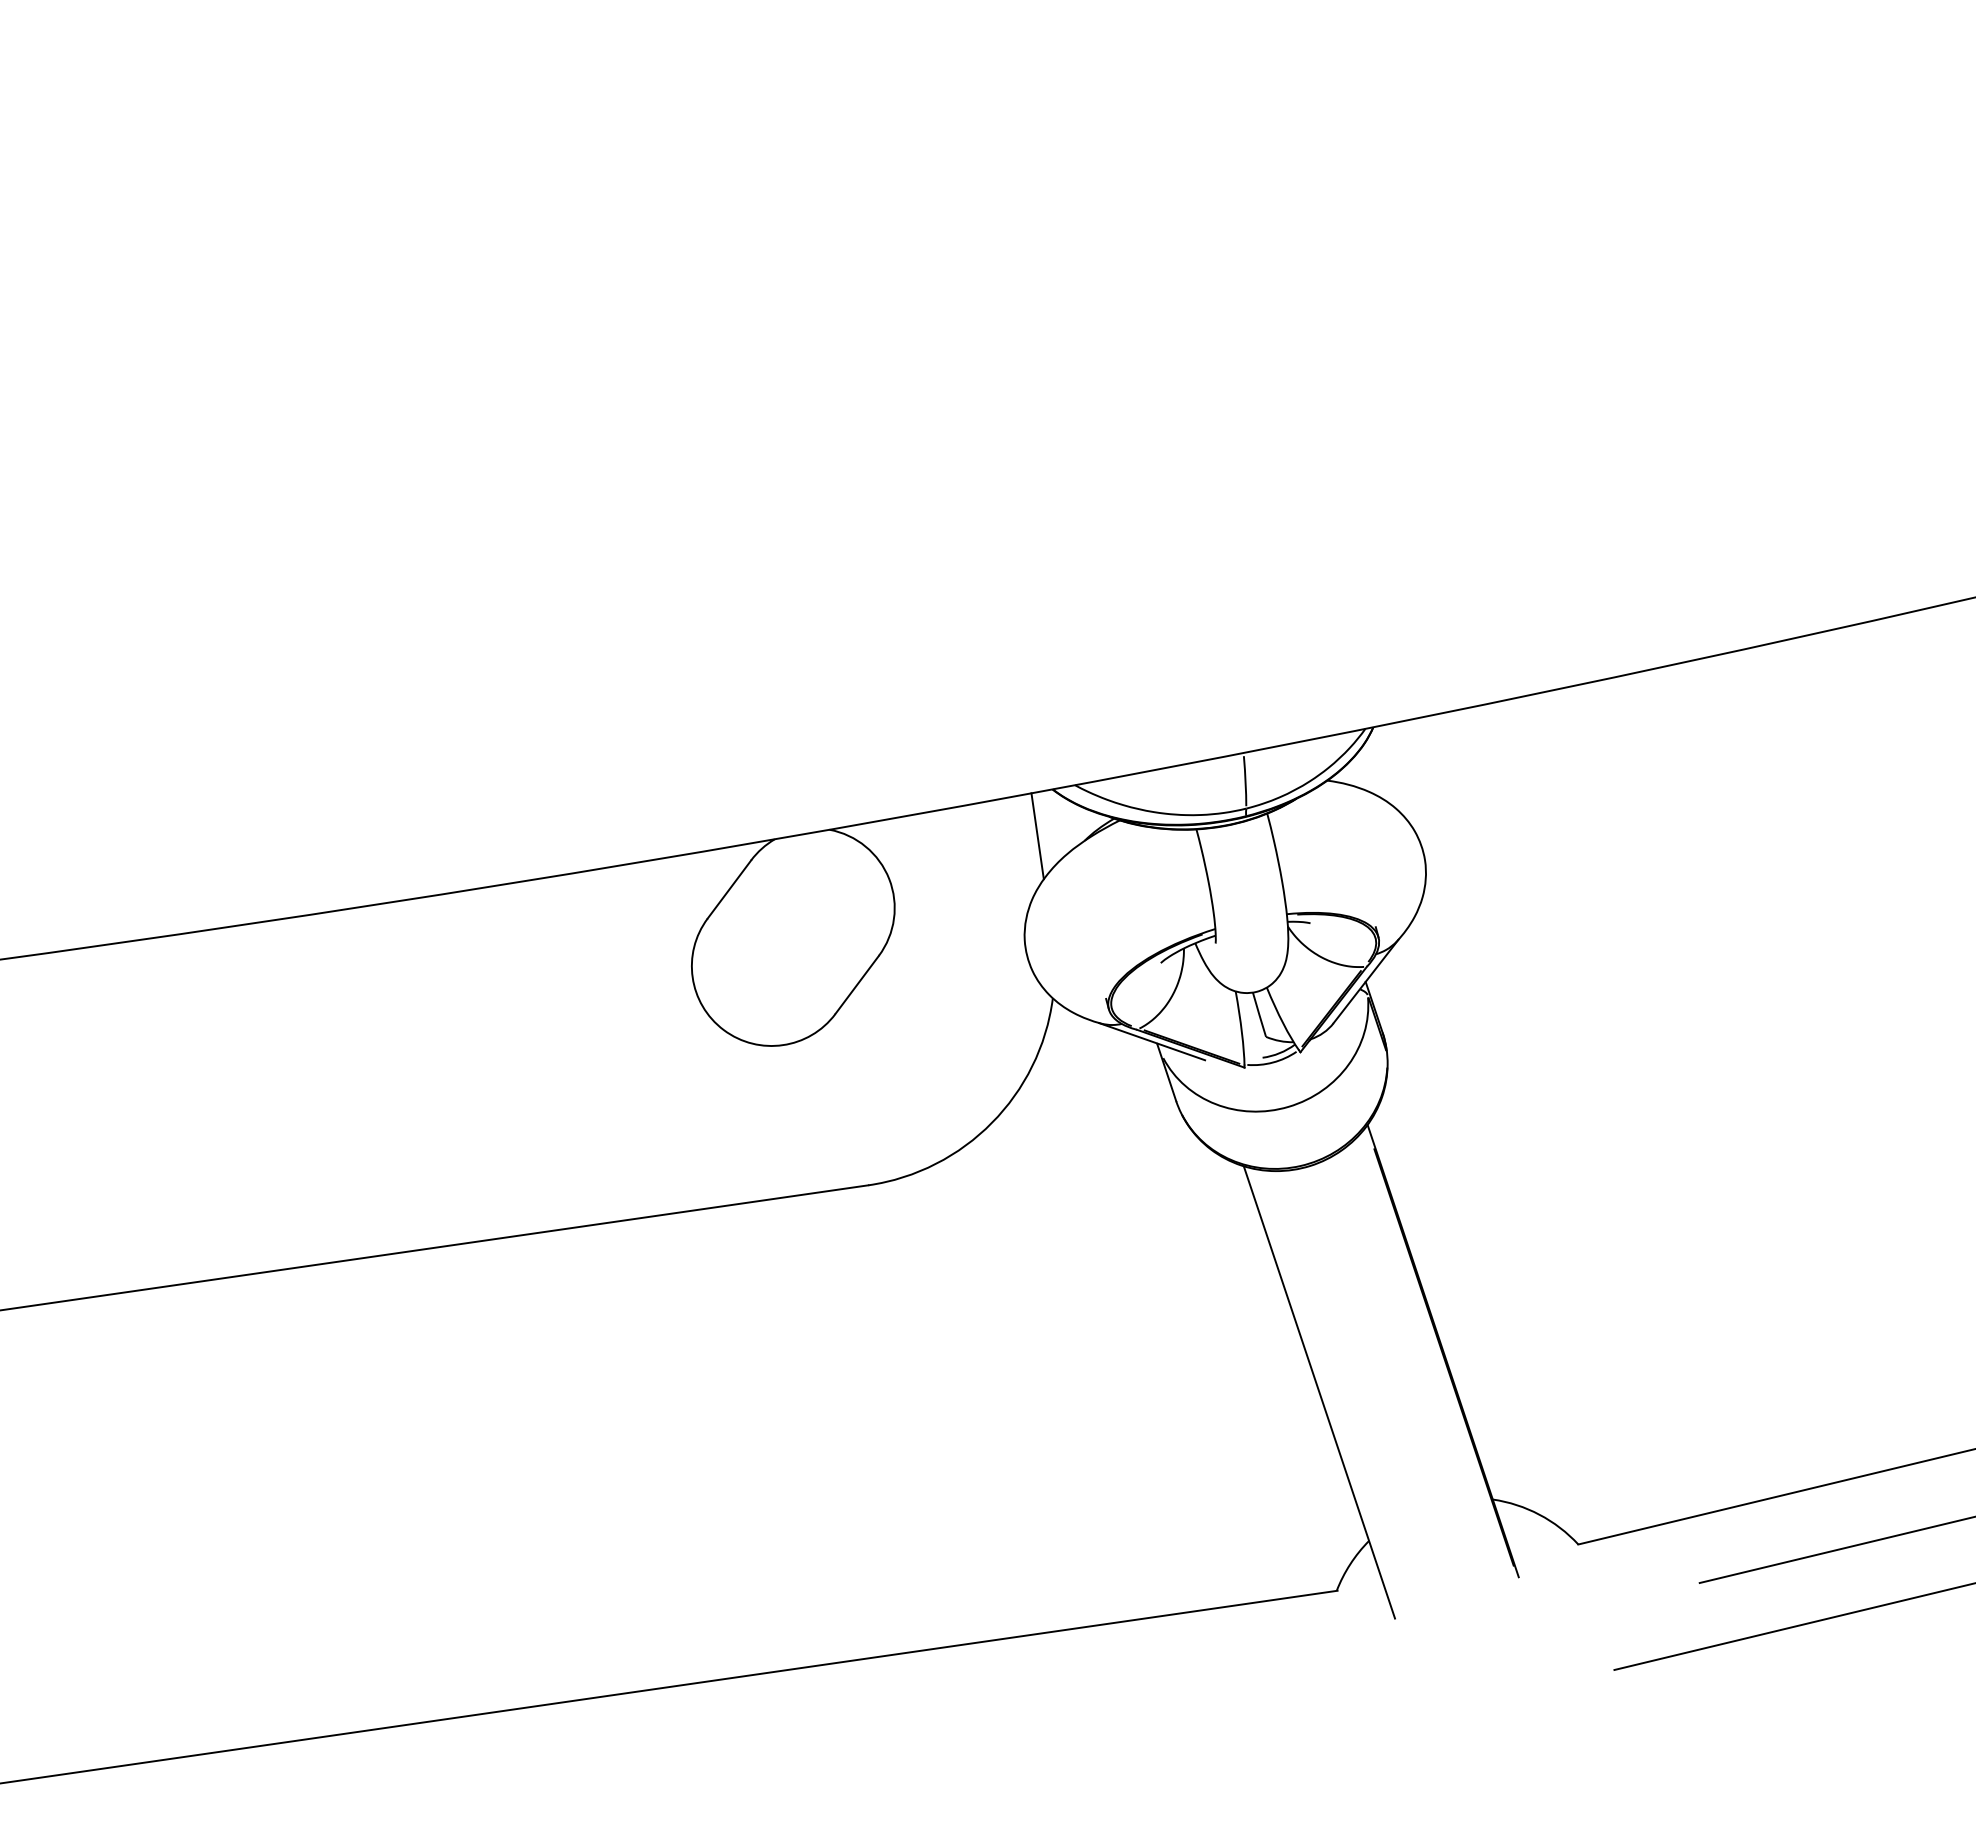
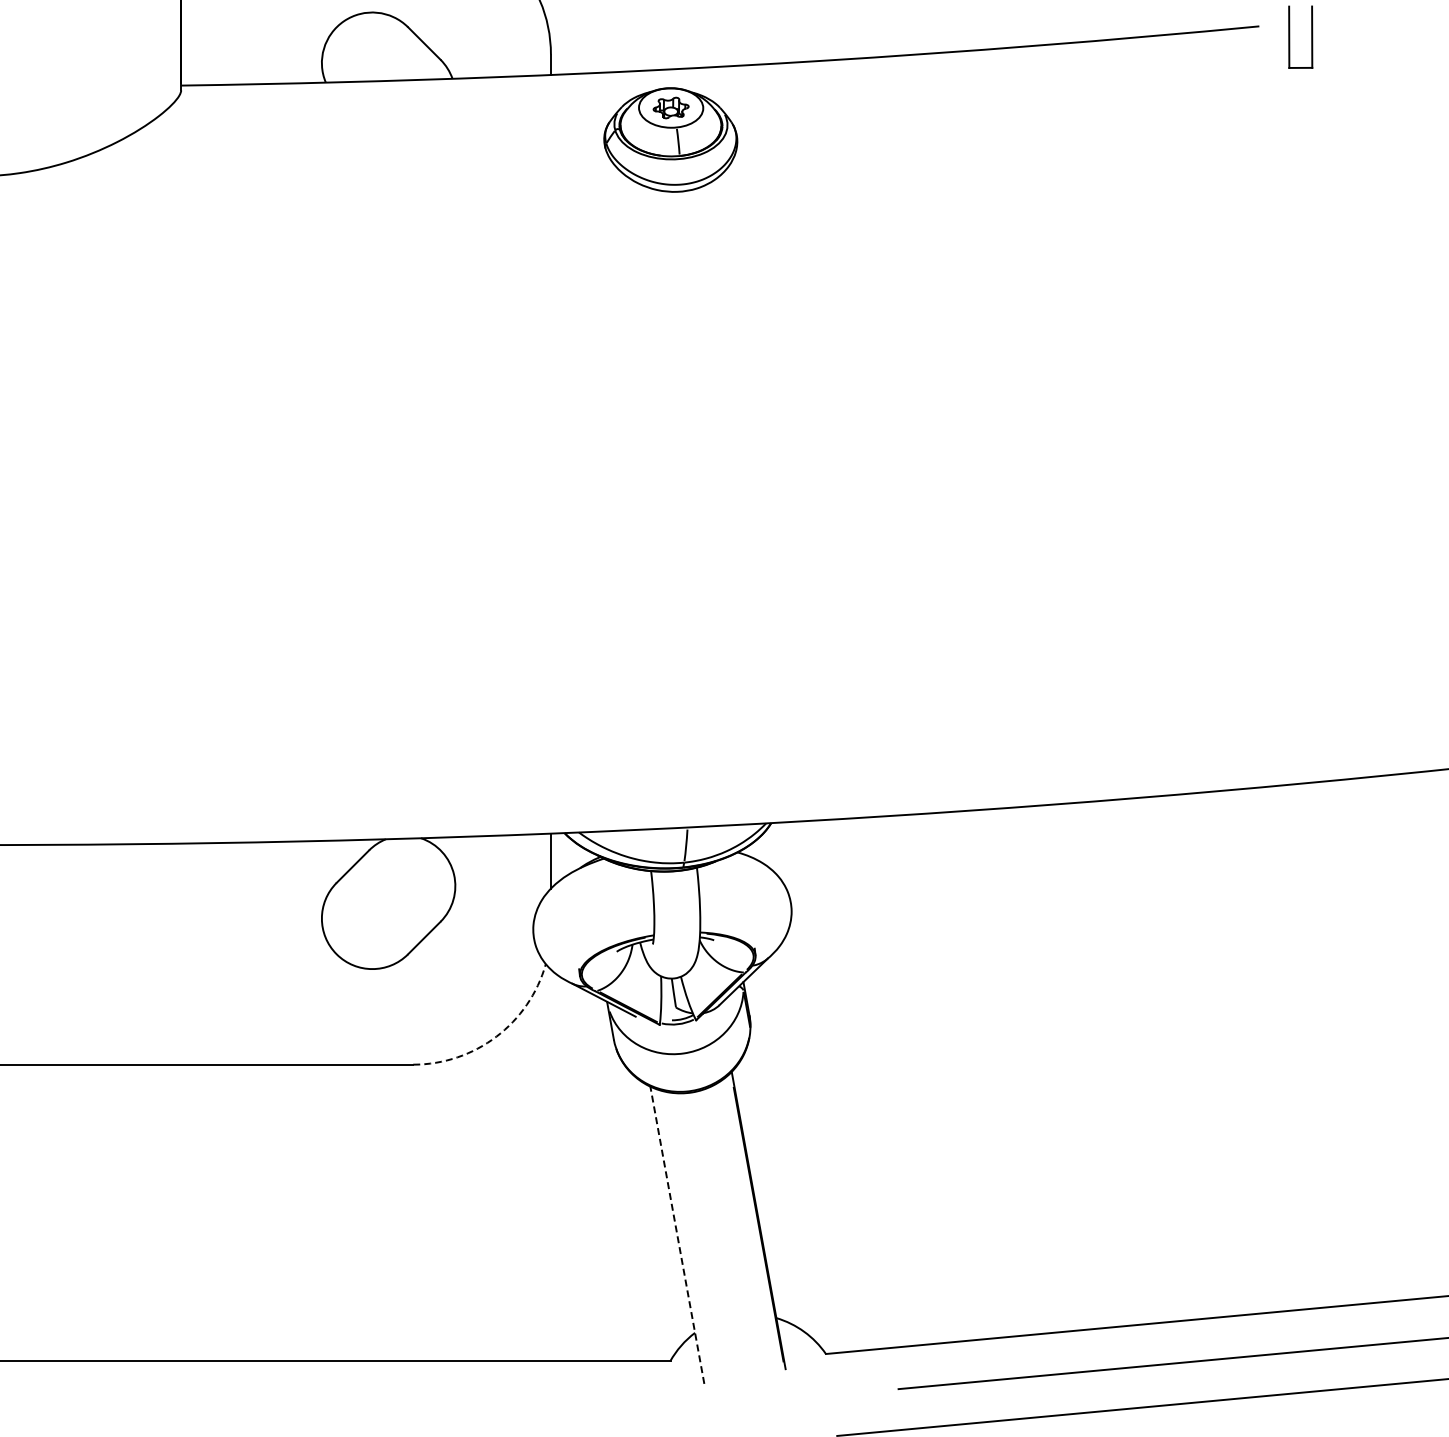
arc: (992, 1122) -> (496, 1036), solid -> dashed
line: (1319, 1391) -> (677, 1234), solid -> dashed

